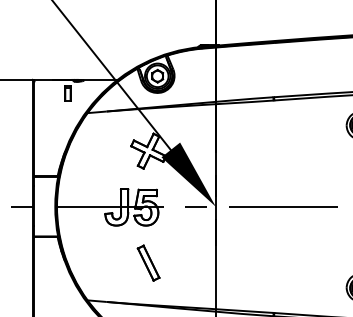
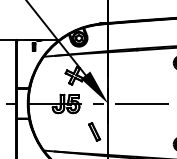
part: (148, 262) -> (94, 131), moved

